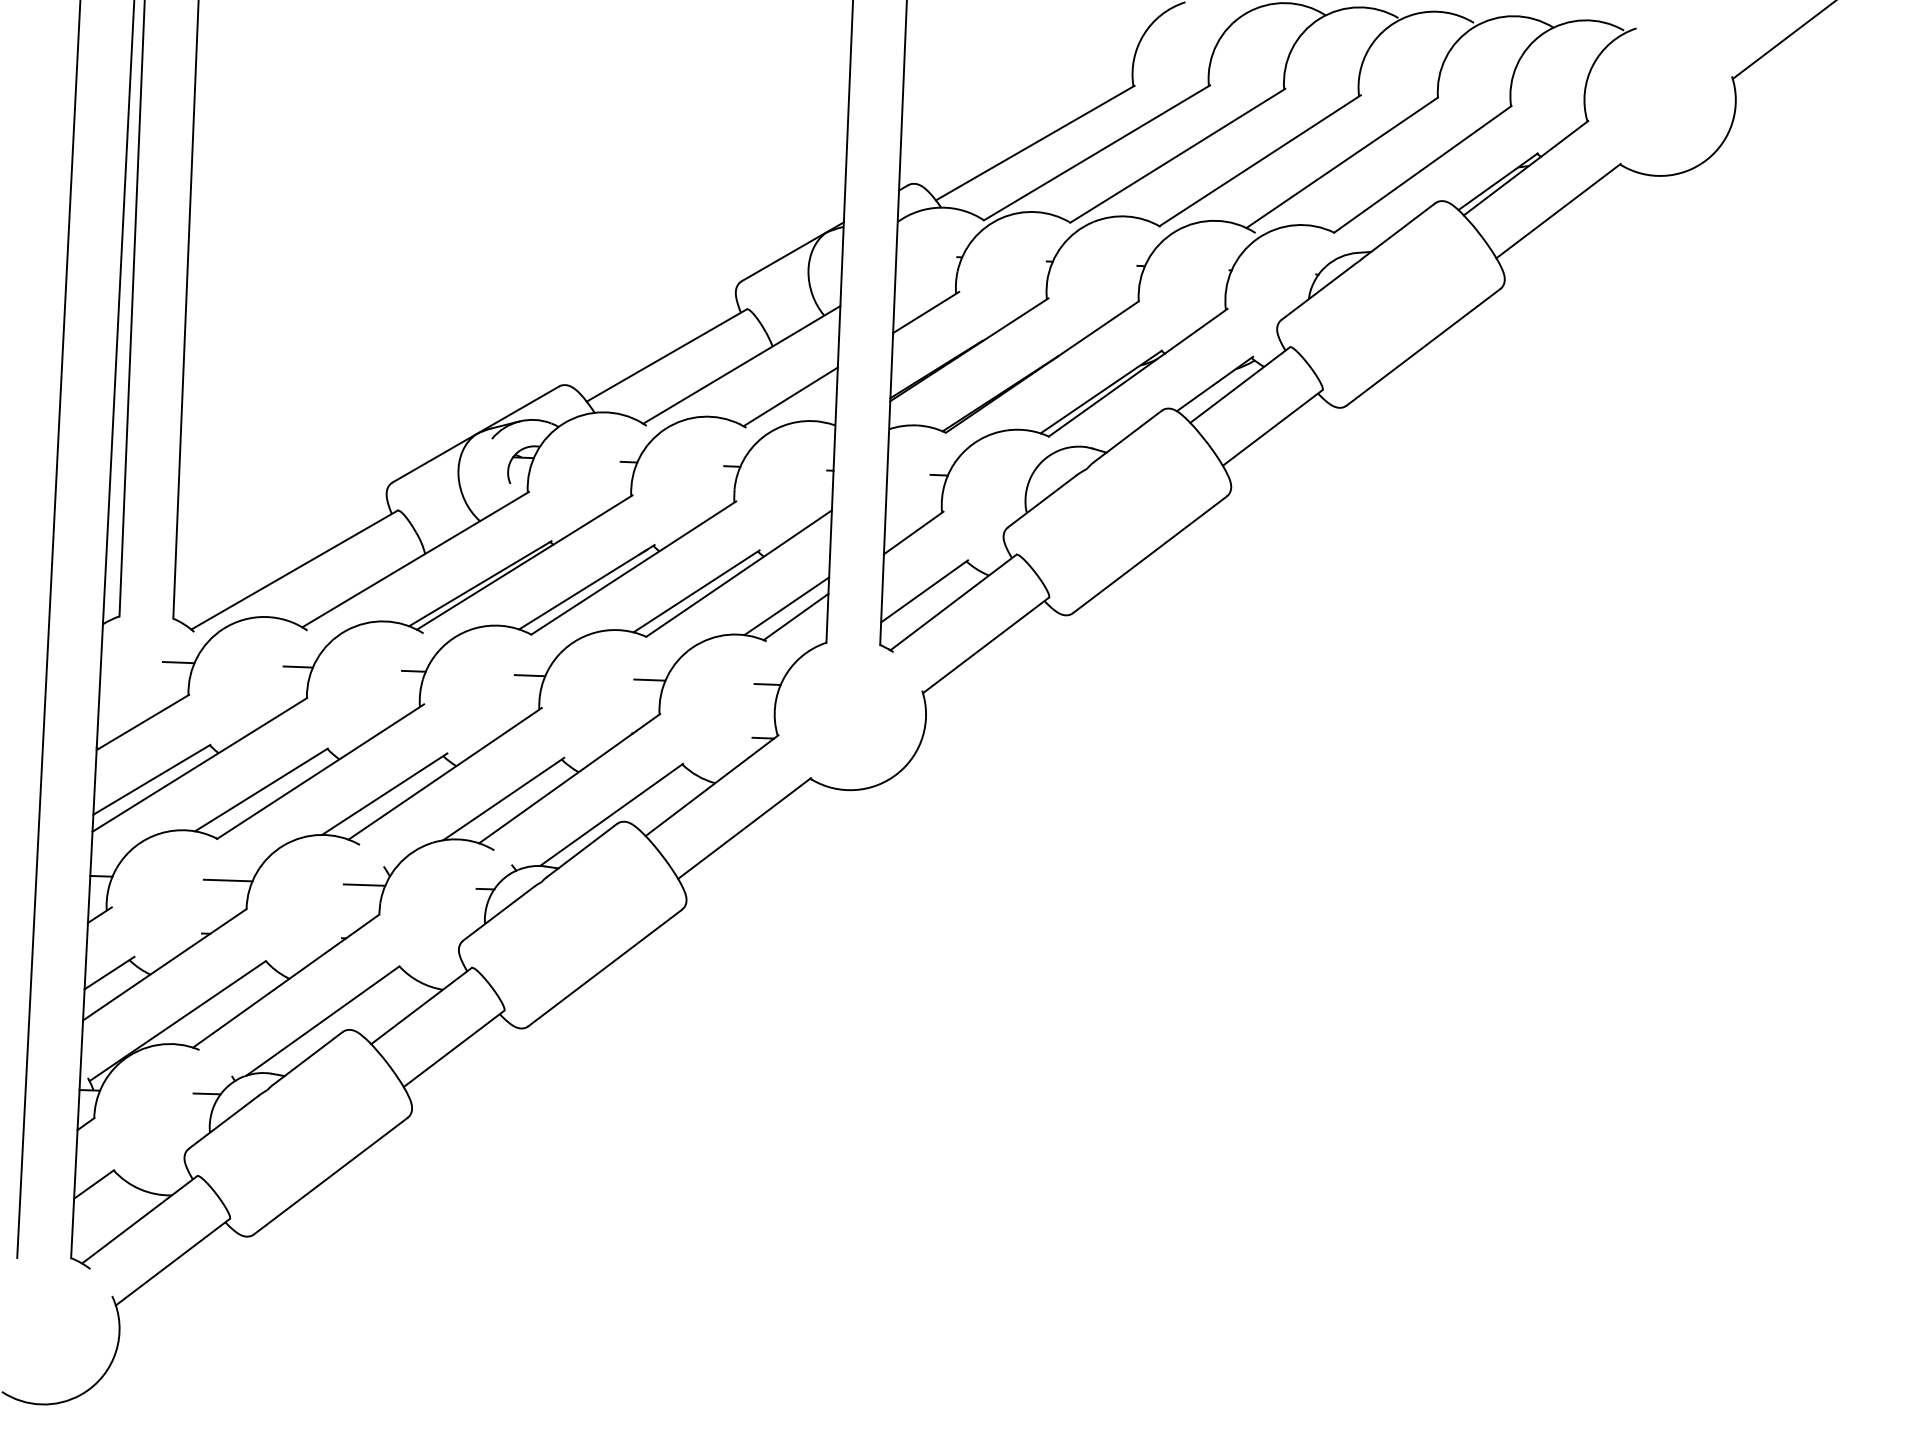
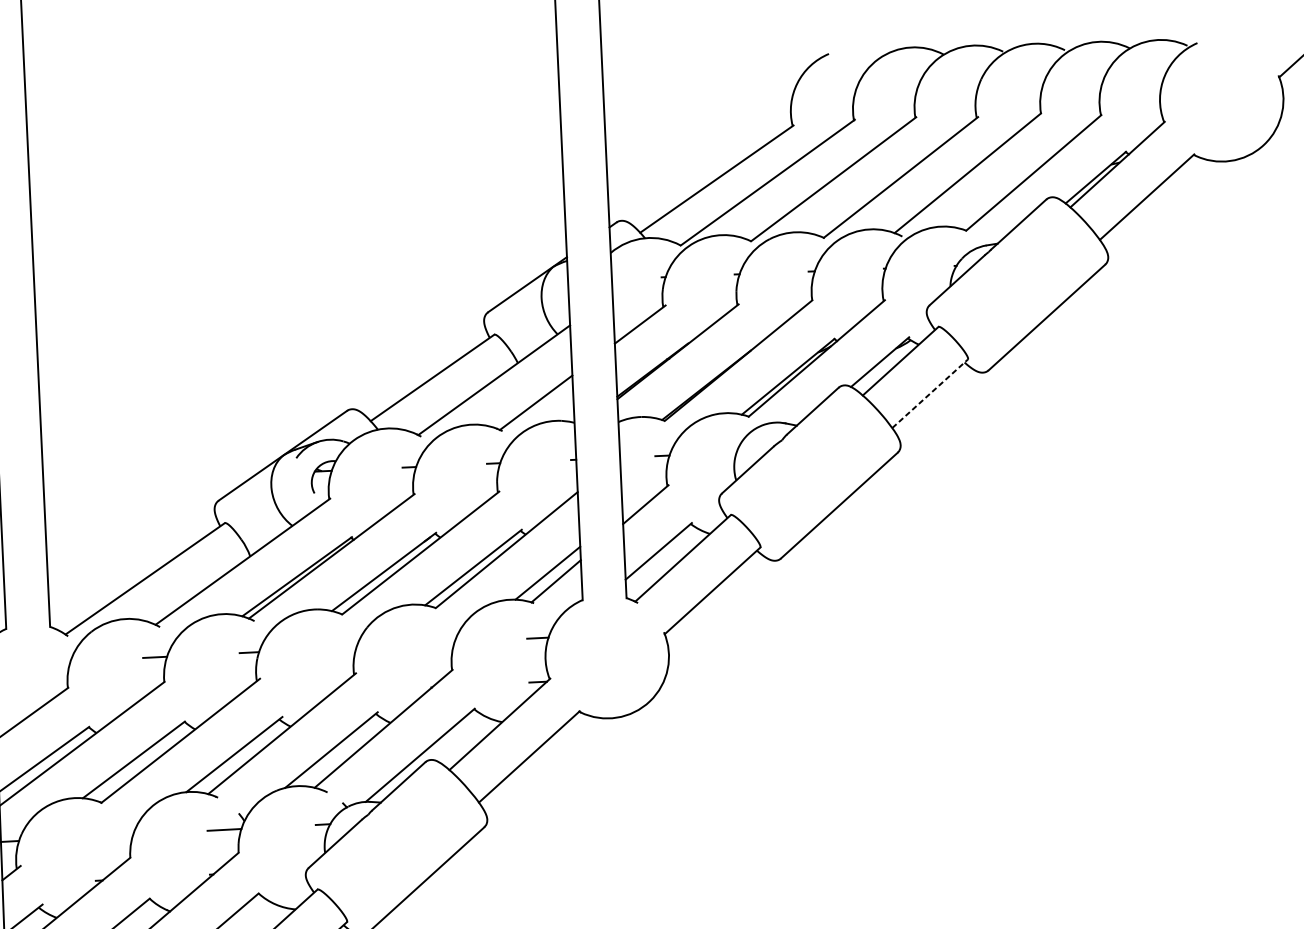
line: (1272, 427) -> (929, 393), solid -> dashed
line: (178, 662) -> (57, 662), removed
line: (529, 675) -> (343, 647), removed
line: (649, 679) -> (441, 642), removed
line: (227, 880) -> (112, 835), removed

